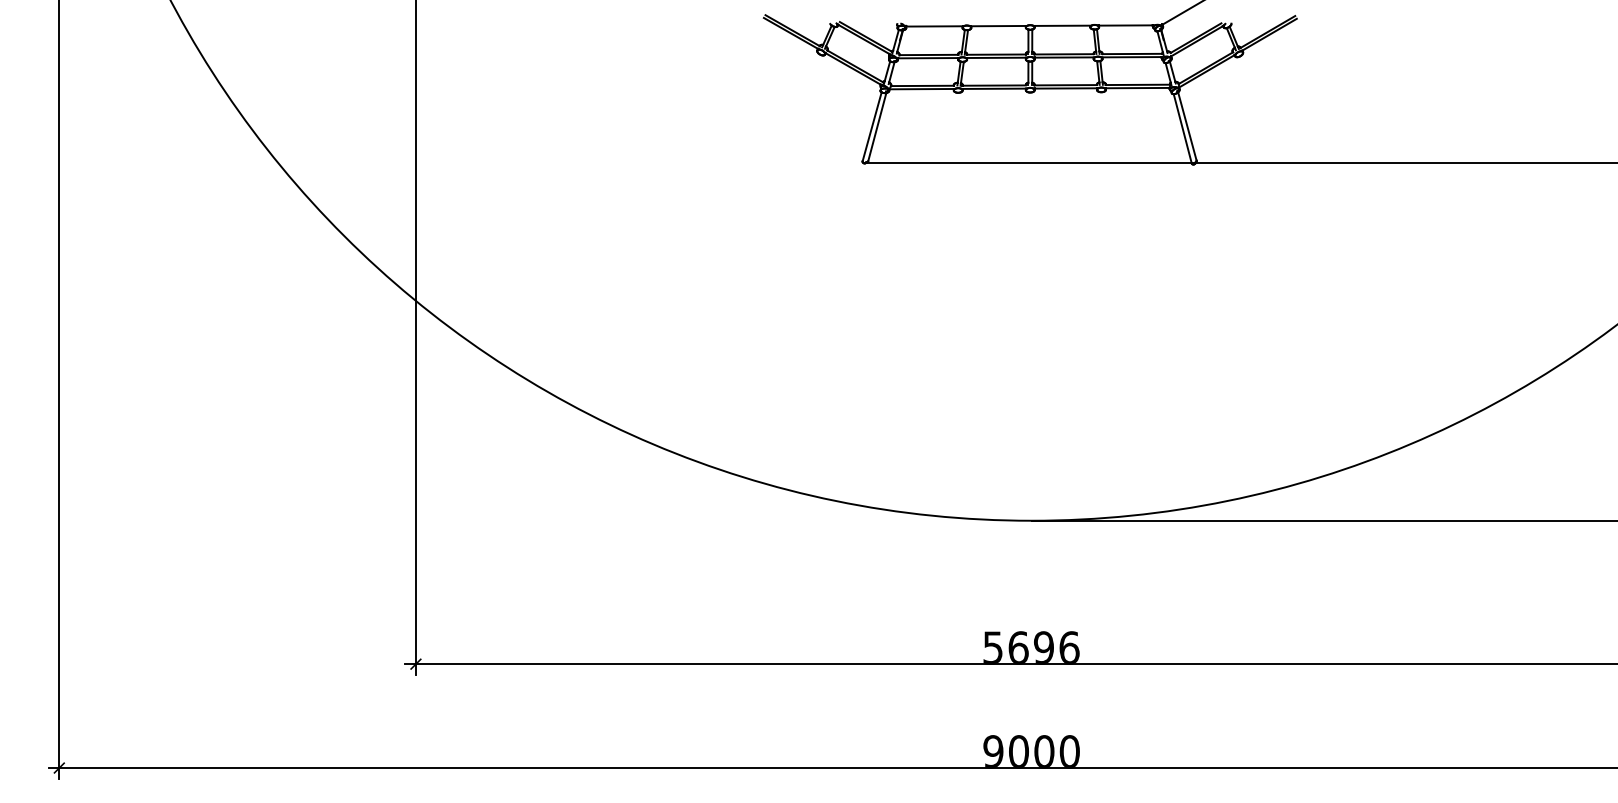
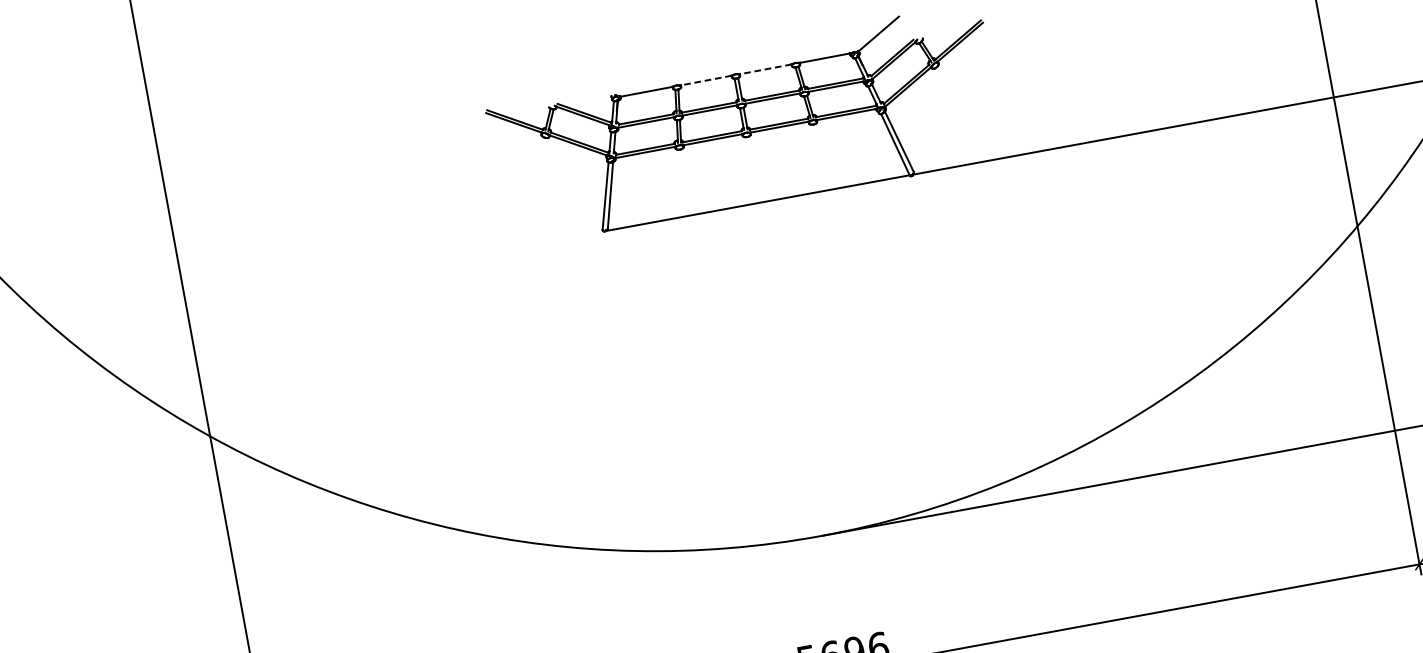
line: (1062, 25) -> (765, 69), solid -> dashed
line: (998, 26) -> (706, 80), solid -> dashed

